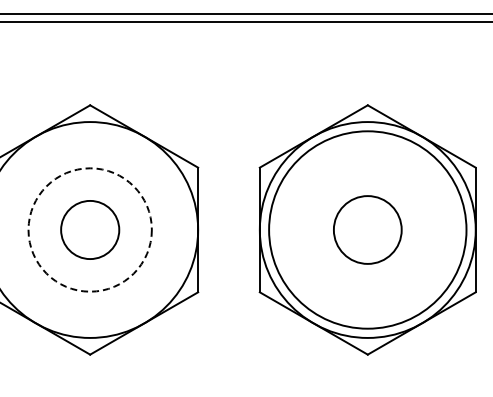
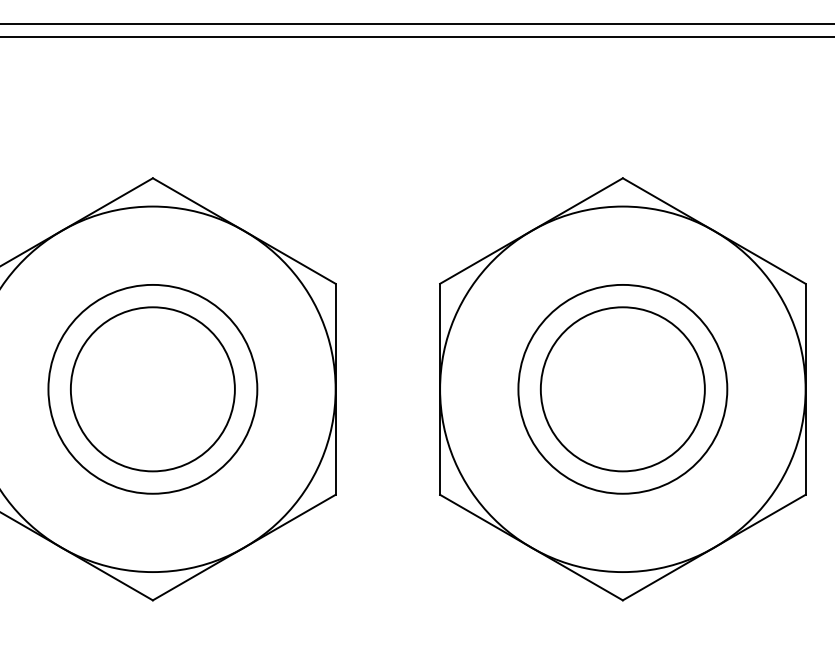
circle: (89, 229) -> (151, 388), dashed -> solid
circle: (89, 229) -> (151, 388), size x1.67
circle: (367, 229) -> (622, 388), size x0.62
circle: (367, 229) -> (622, 388), size x1.43

